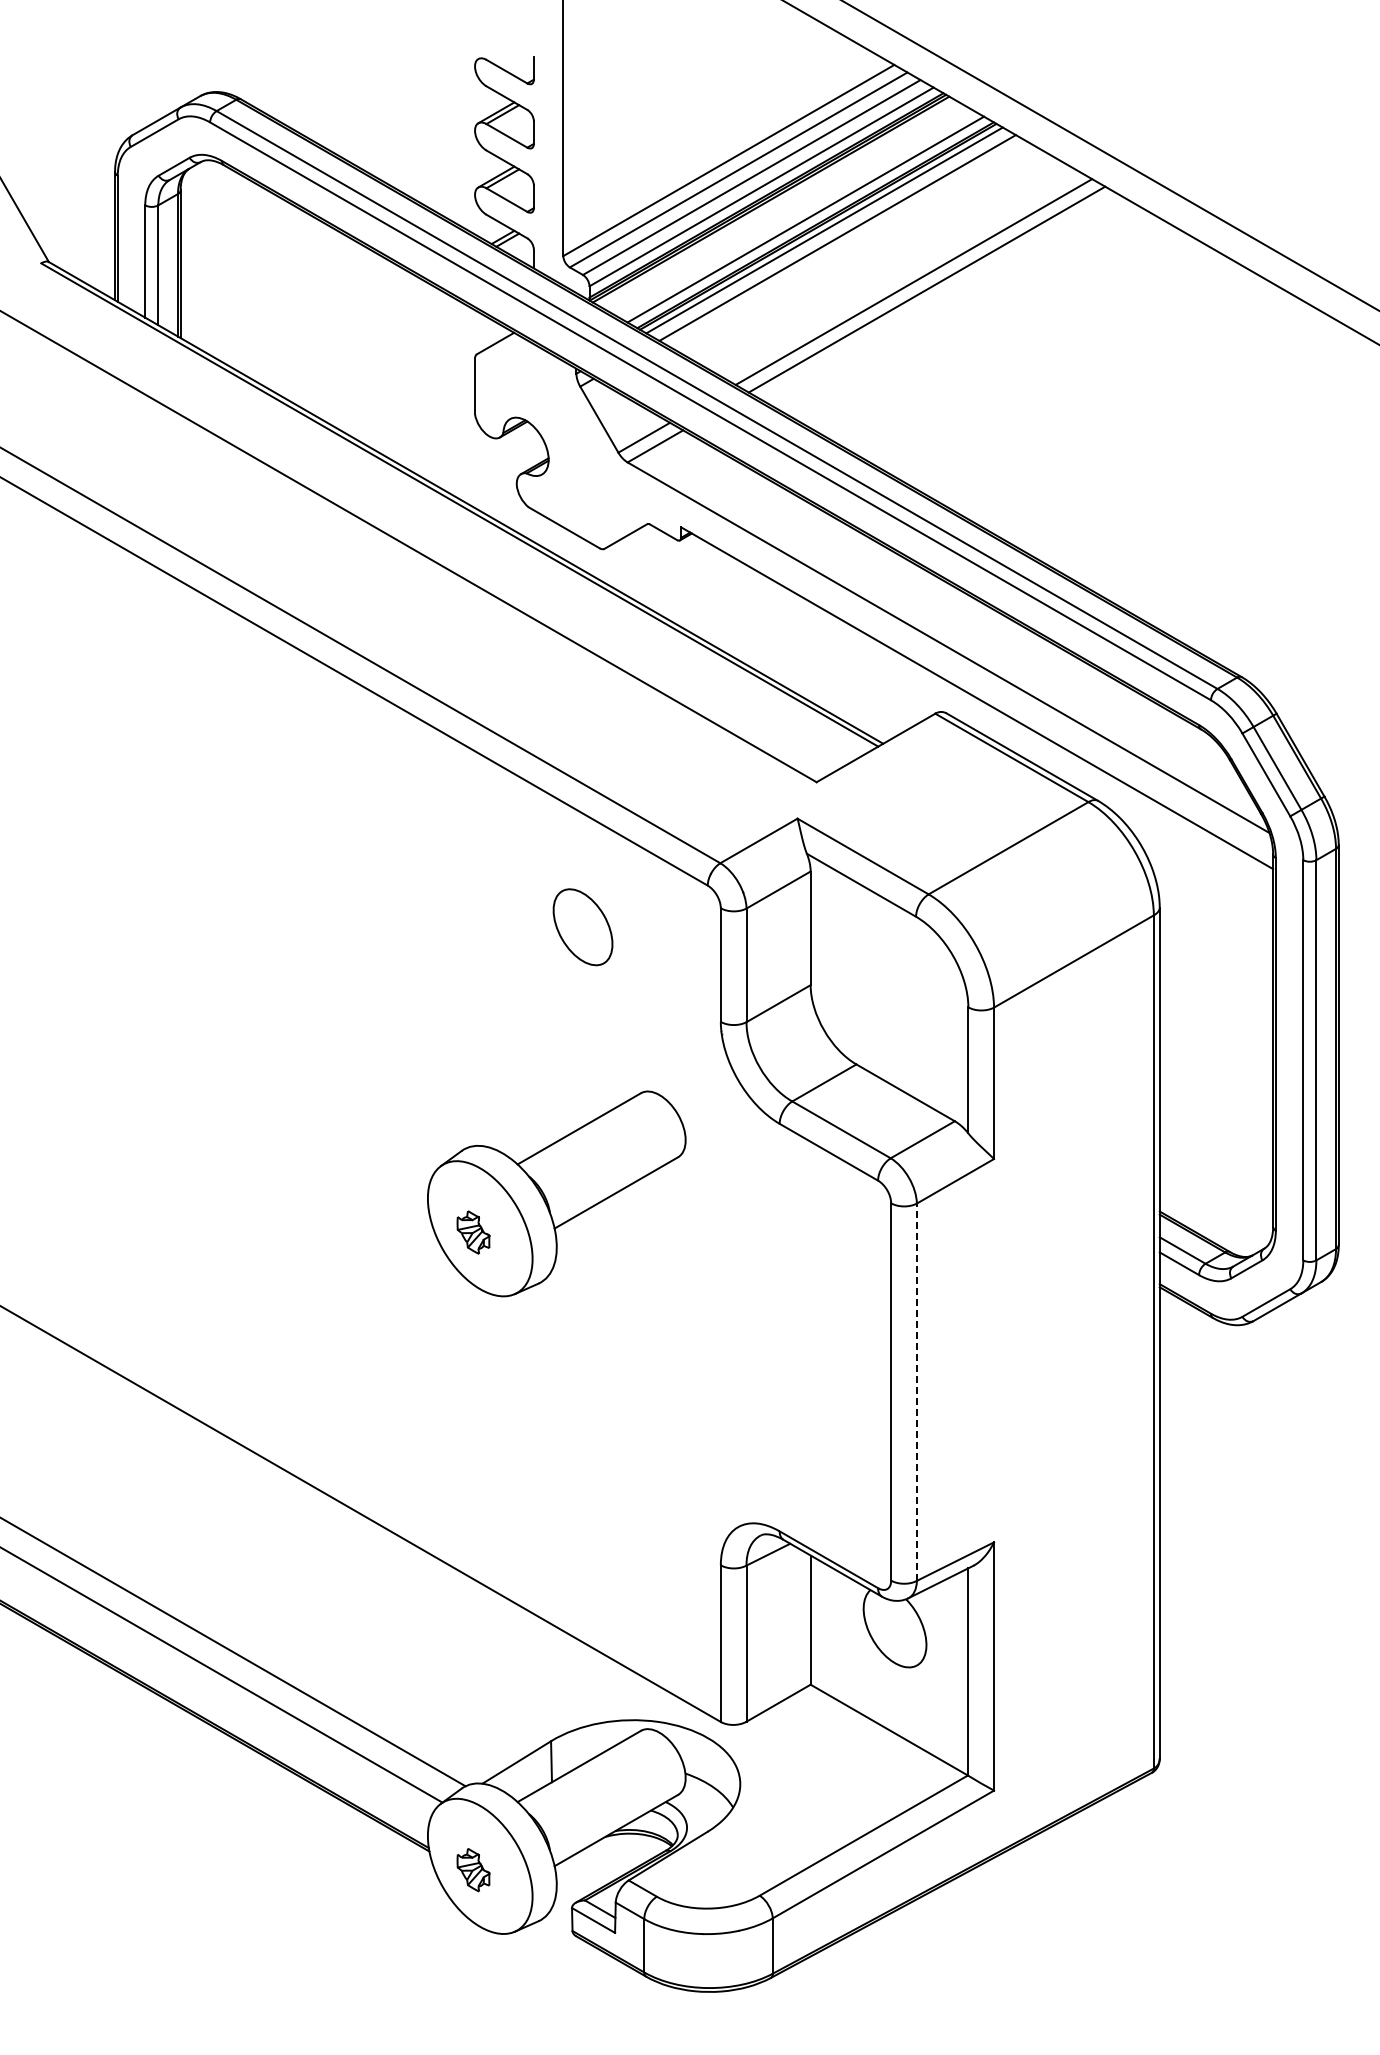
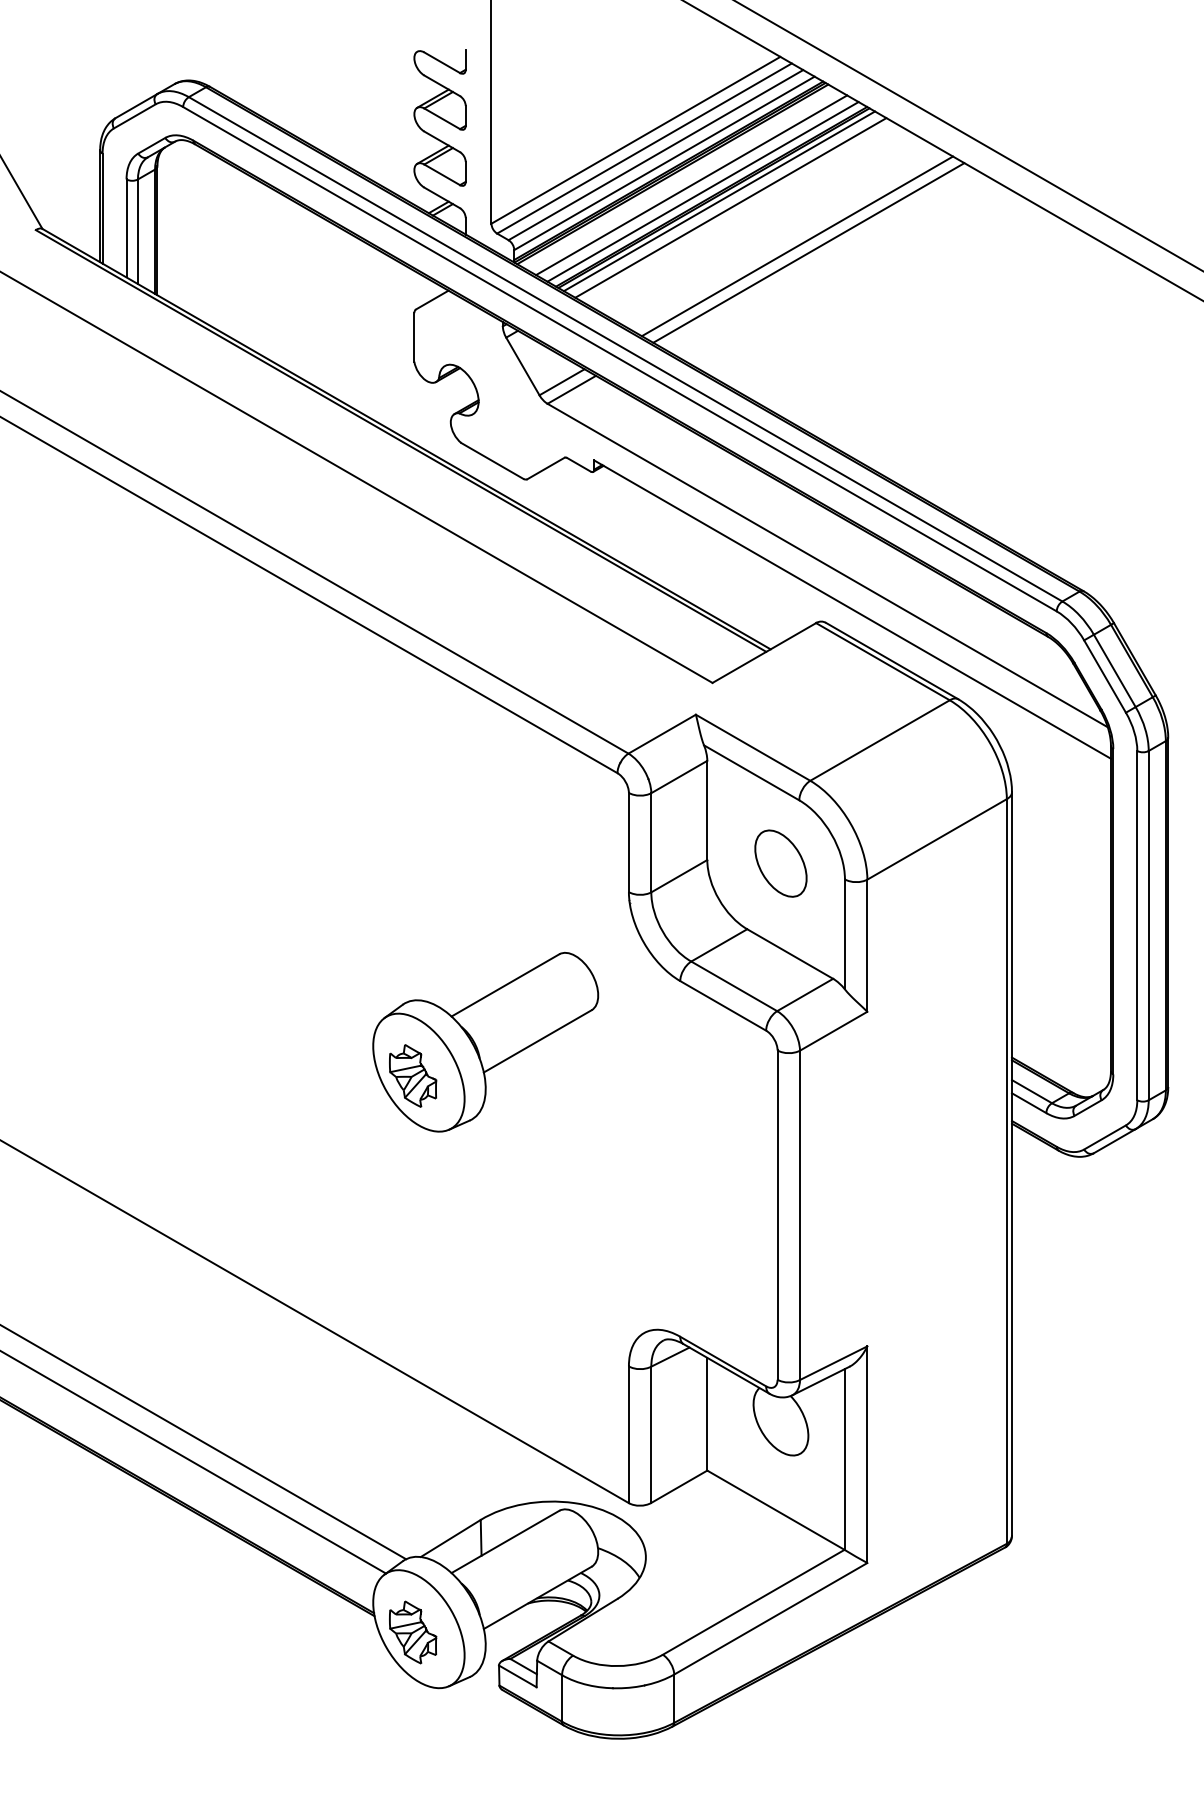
line: (792, 211) -> (691, 184), added
part: (582, 927) -> (780, 863), moved
part: (473, 1232) -> (413, 1075), size x1.67
line: (916, 1392) -> (799, 1215), dashed -> solid
part: (473, 1869) -> (413, 1631), size x1.67

